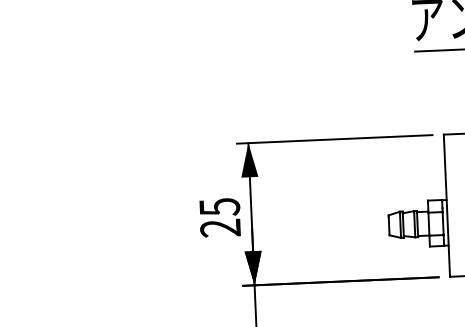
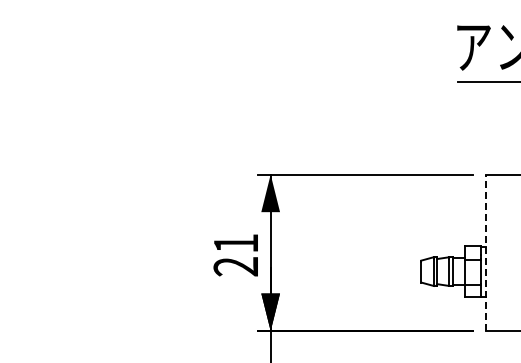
line: (446, 205) -> (485, 252), solid -> dashed
text: (220, 207) -> (236, 243), 25 -> 21

